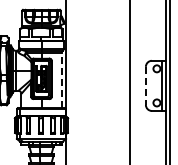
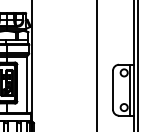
line: (61, 79) -> (27, 83), dashed -> solid
line: (145, 86) -> (112, 90), dashed -> solid

